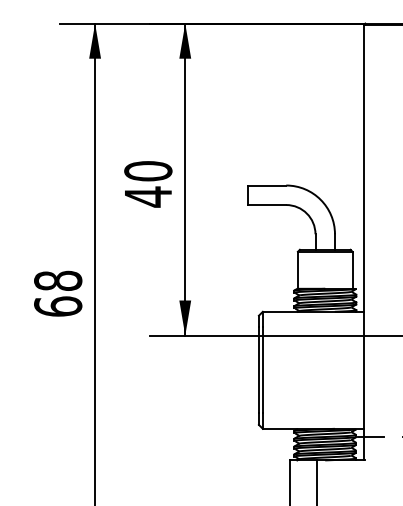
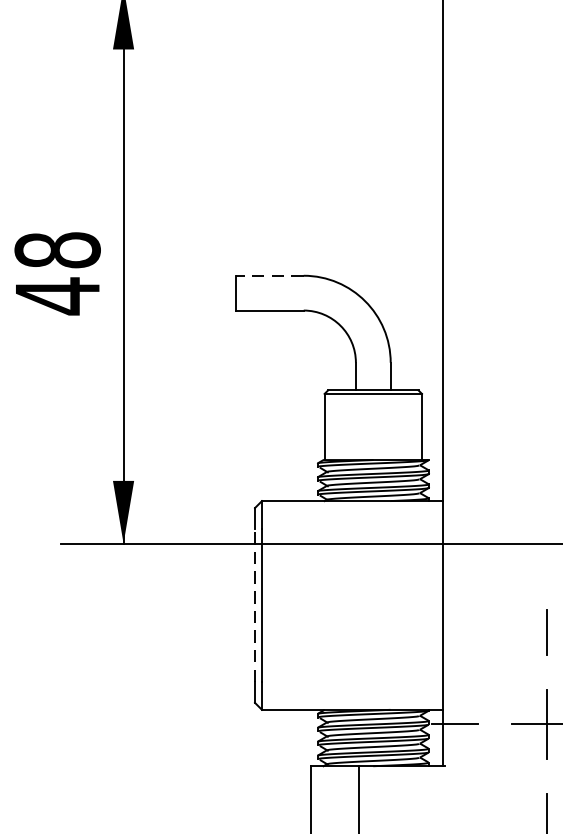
text: (148, 171) -> (57, 250), 40 -> 48
line: (266, 185) -> (268, 275), solid -> dashed
line: (258, 370) -> (254, 605), solid -> dashed

